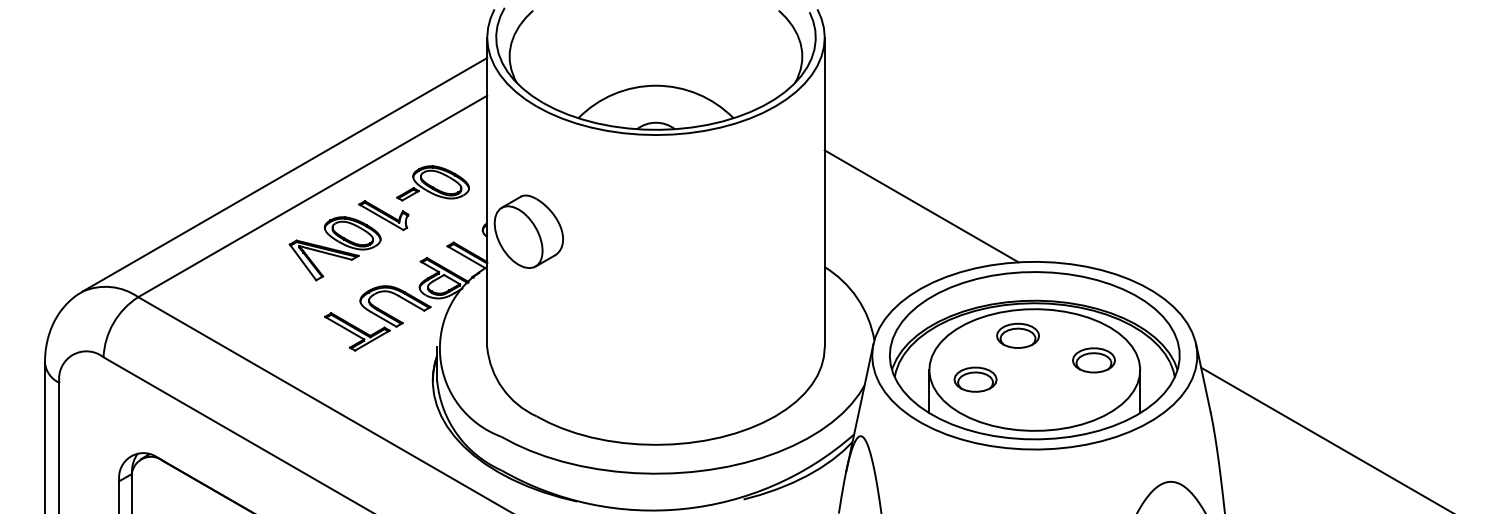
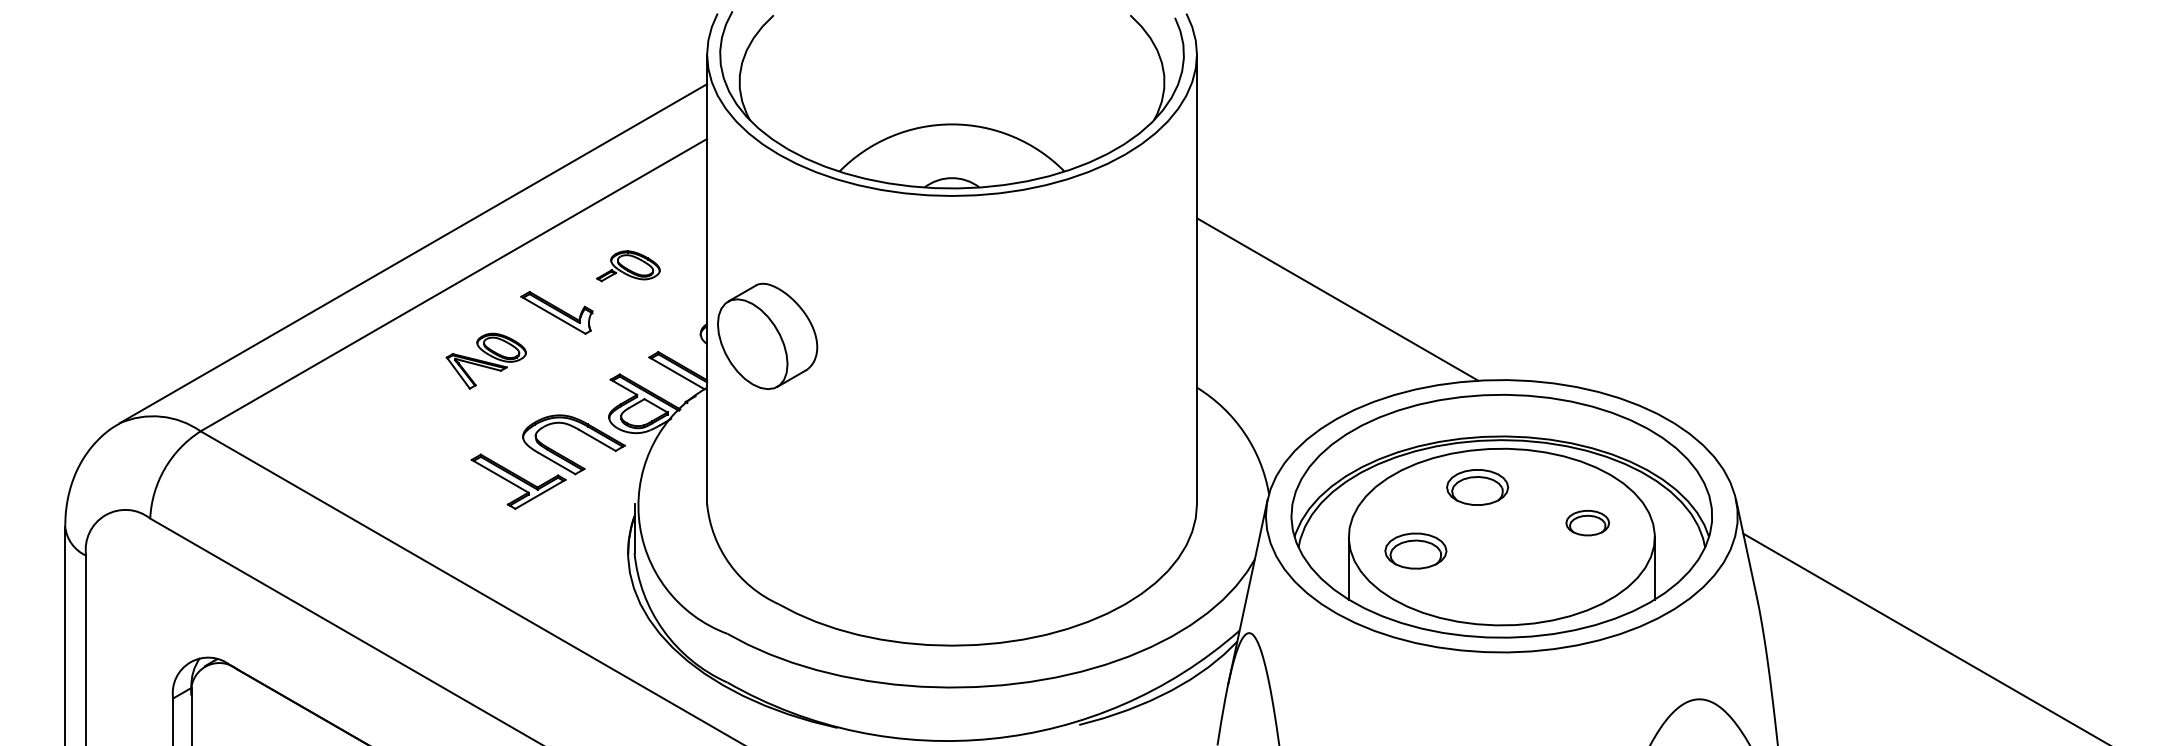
part: (432, 183) -> (627, 266), size x0.6
part: (334, 248) -> (485, 360), size x0.6
part: (1093, 360) -> (1587, 523), size x0.7

